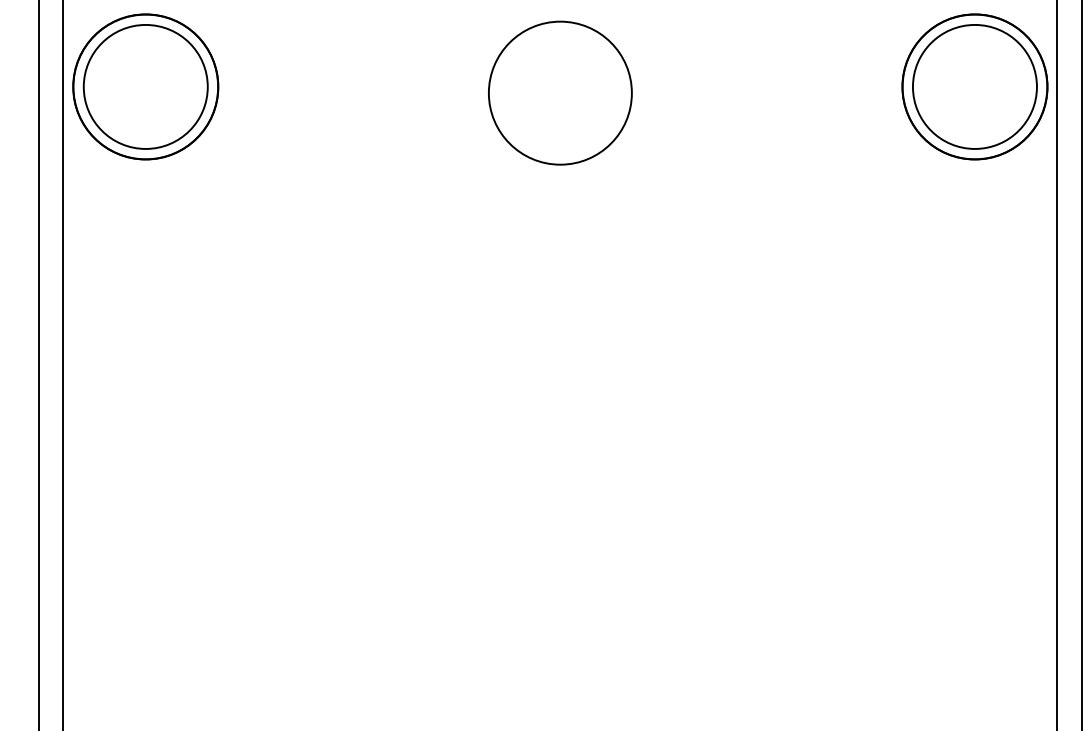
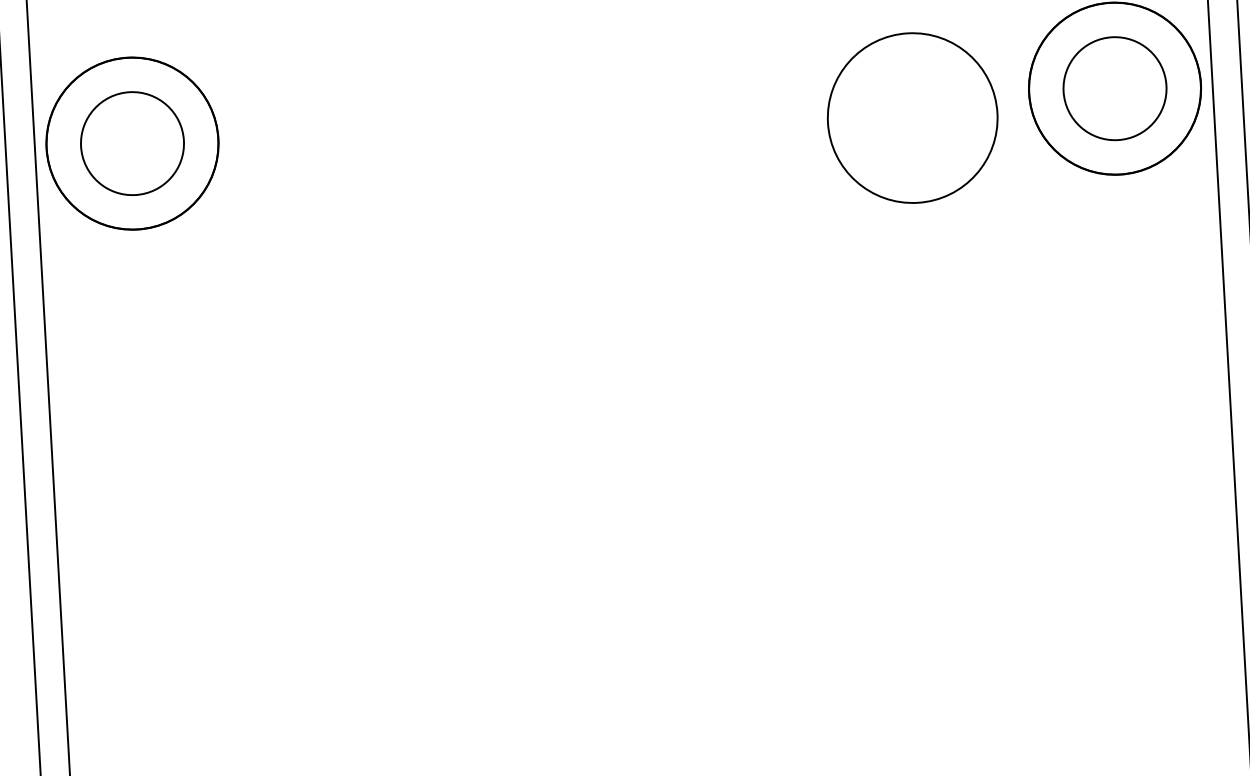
circle: (145, 86) -> (132, 143), size x0.7
circle: (974, 86) -> (1114, 88), size x0.7
circle: (560, 92) -> (912, 117), moved

